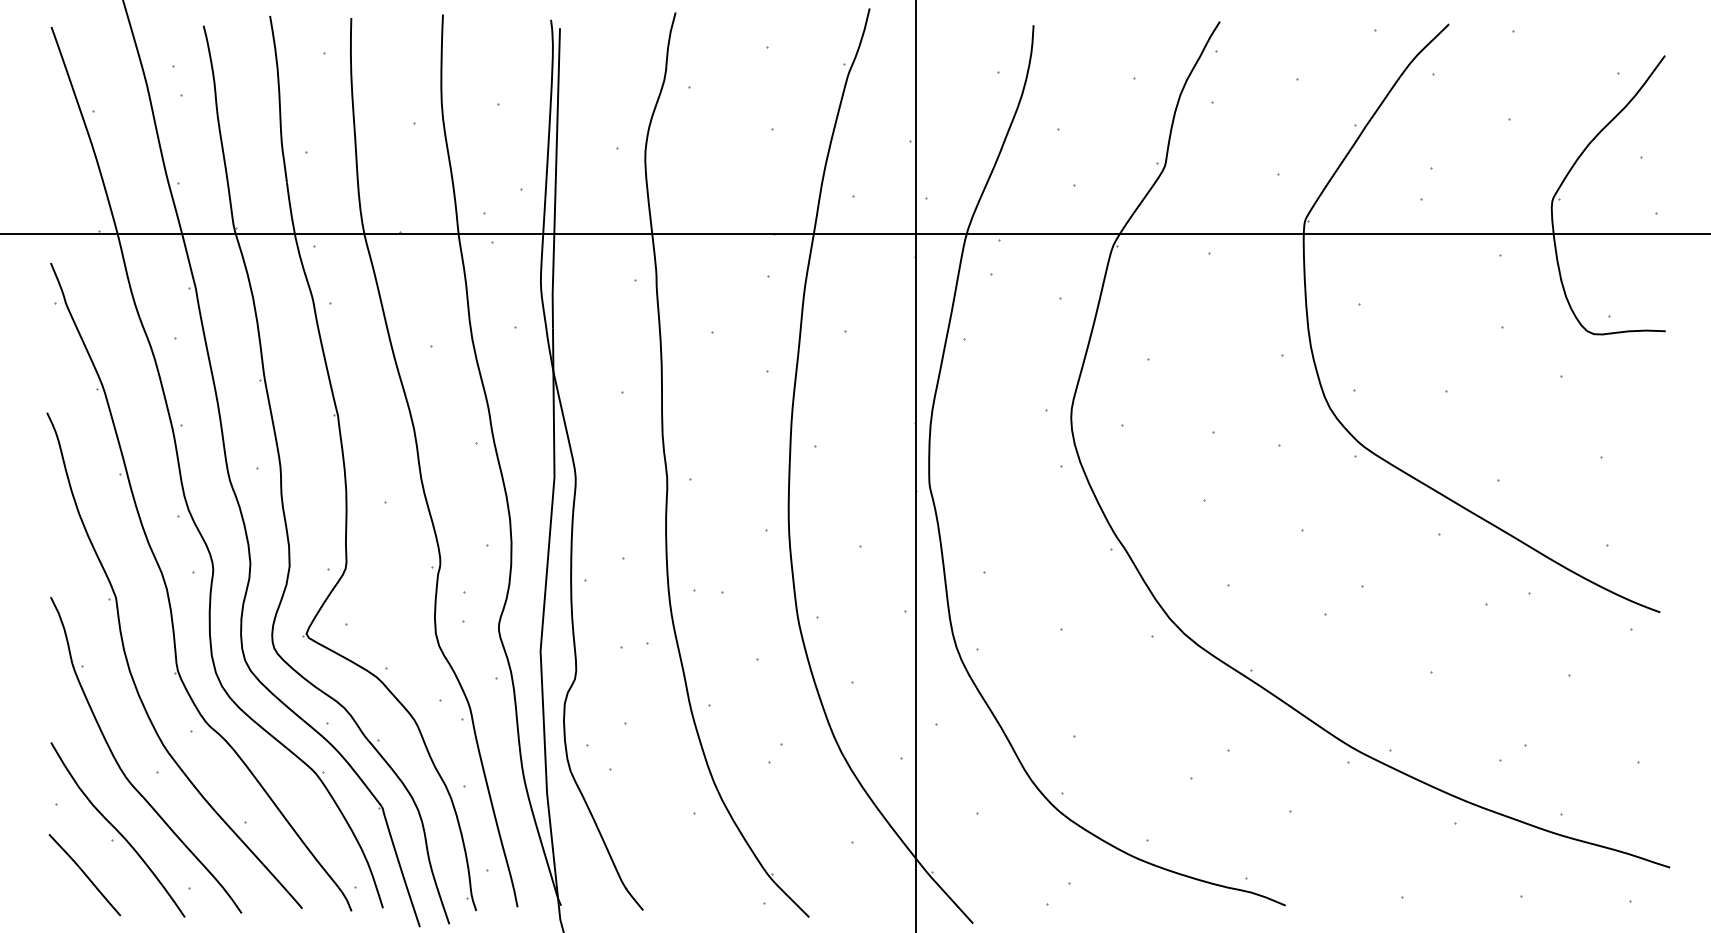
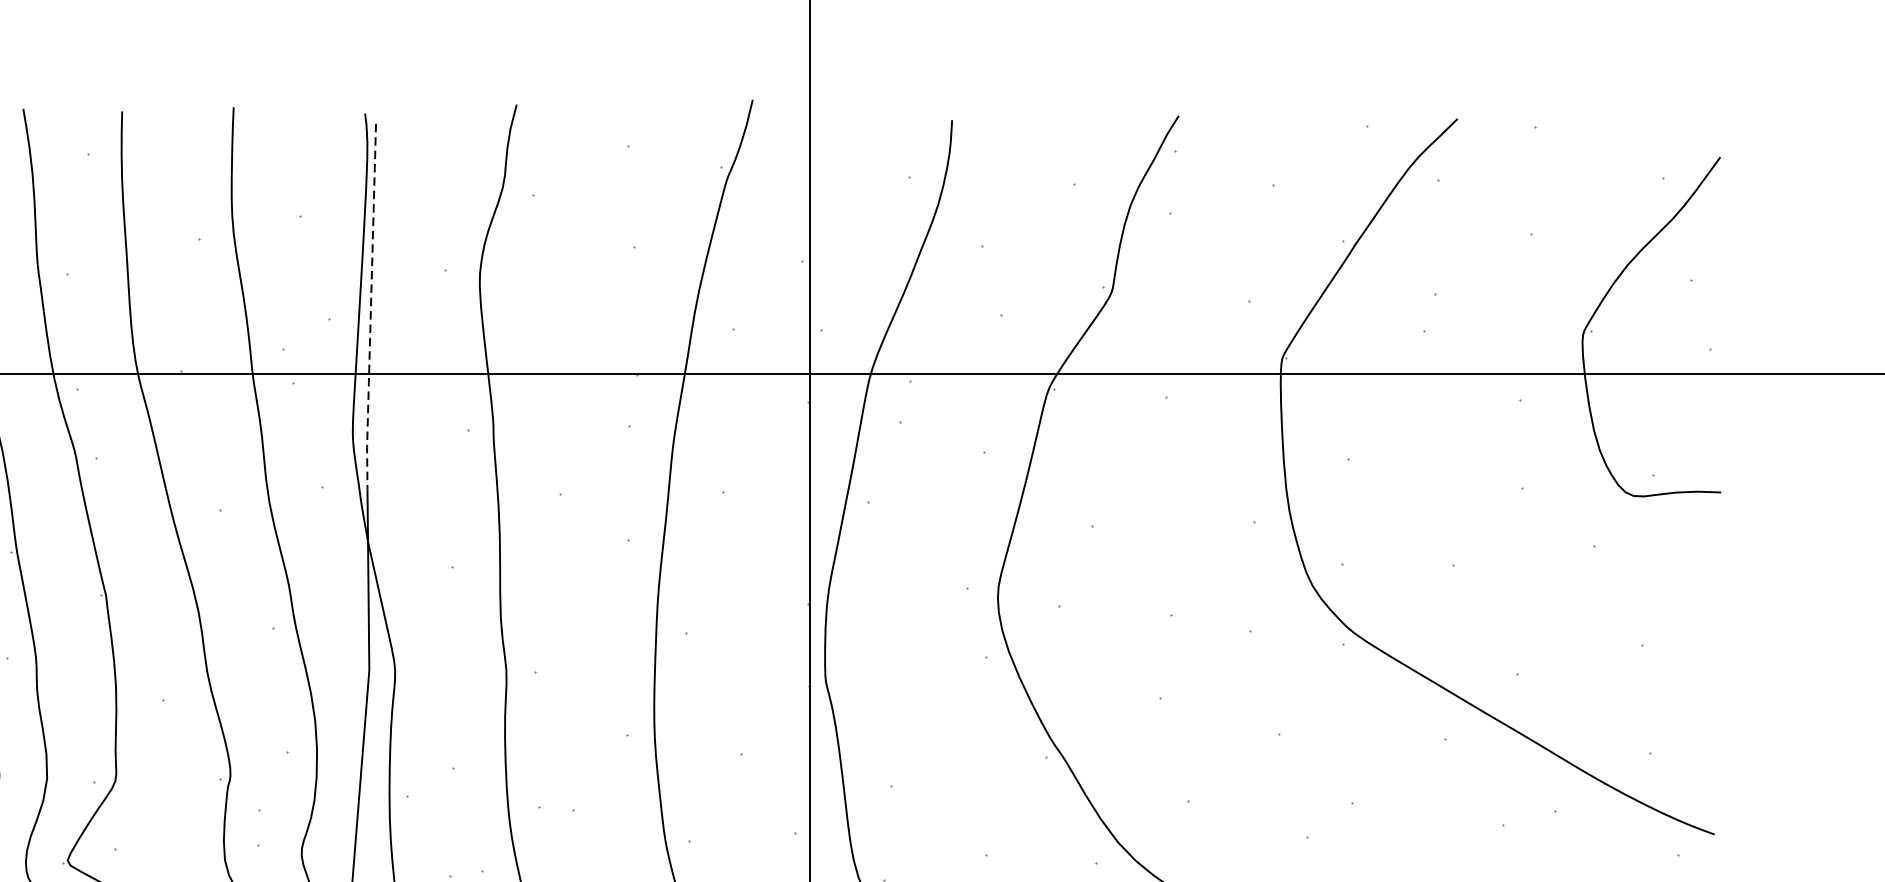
line: (555, 179) -> (370, 307), solid -> dashed

